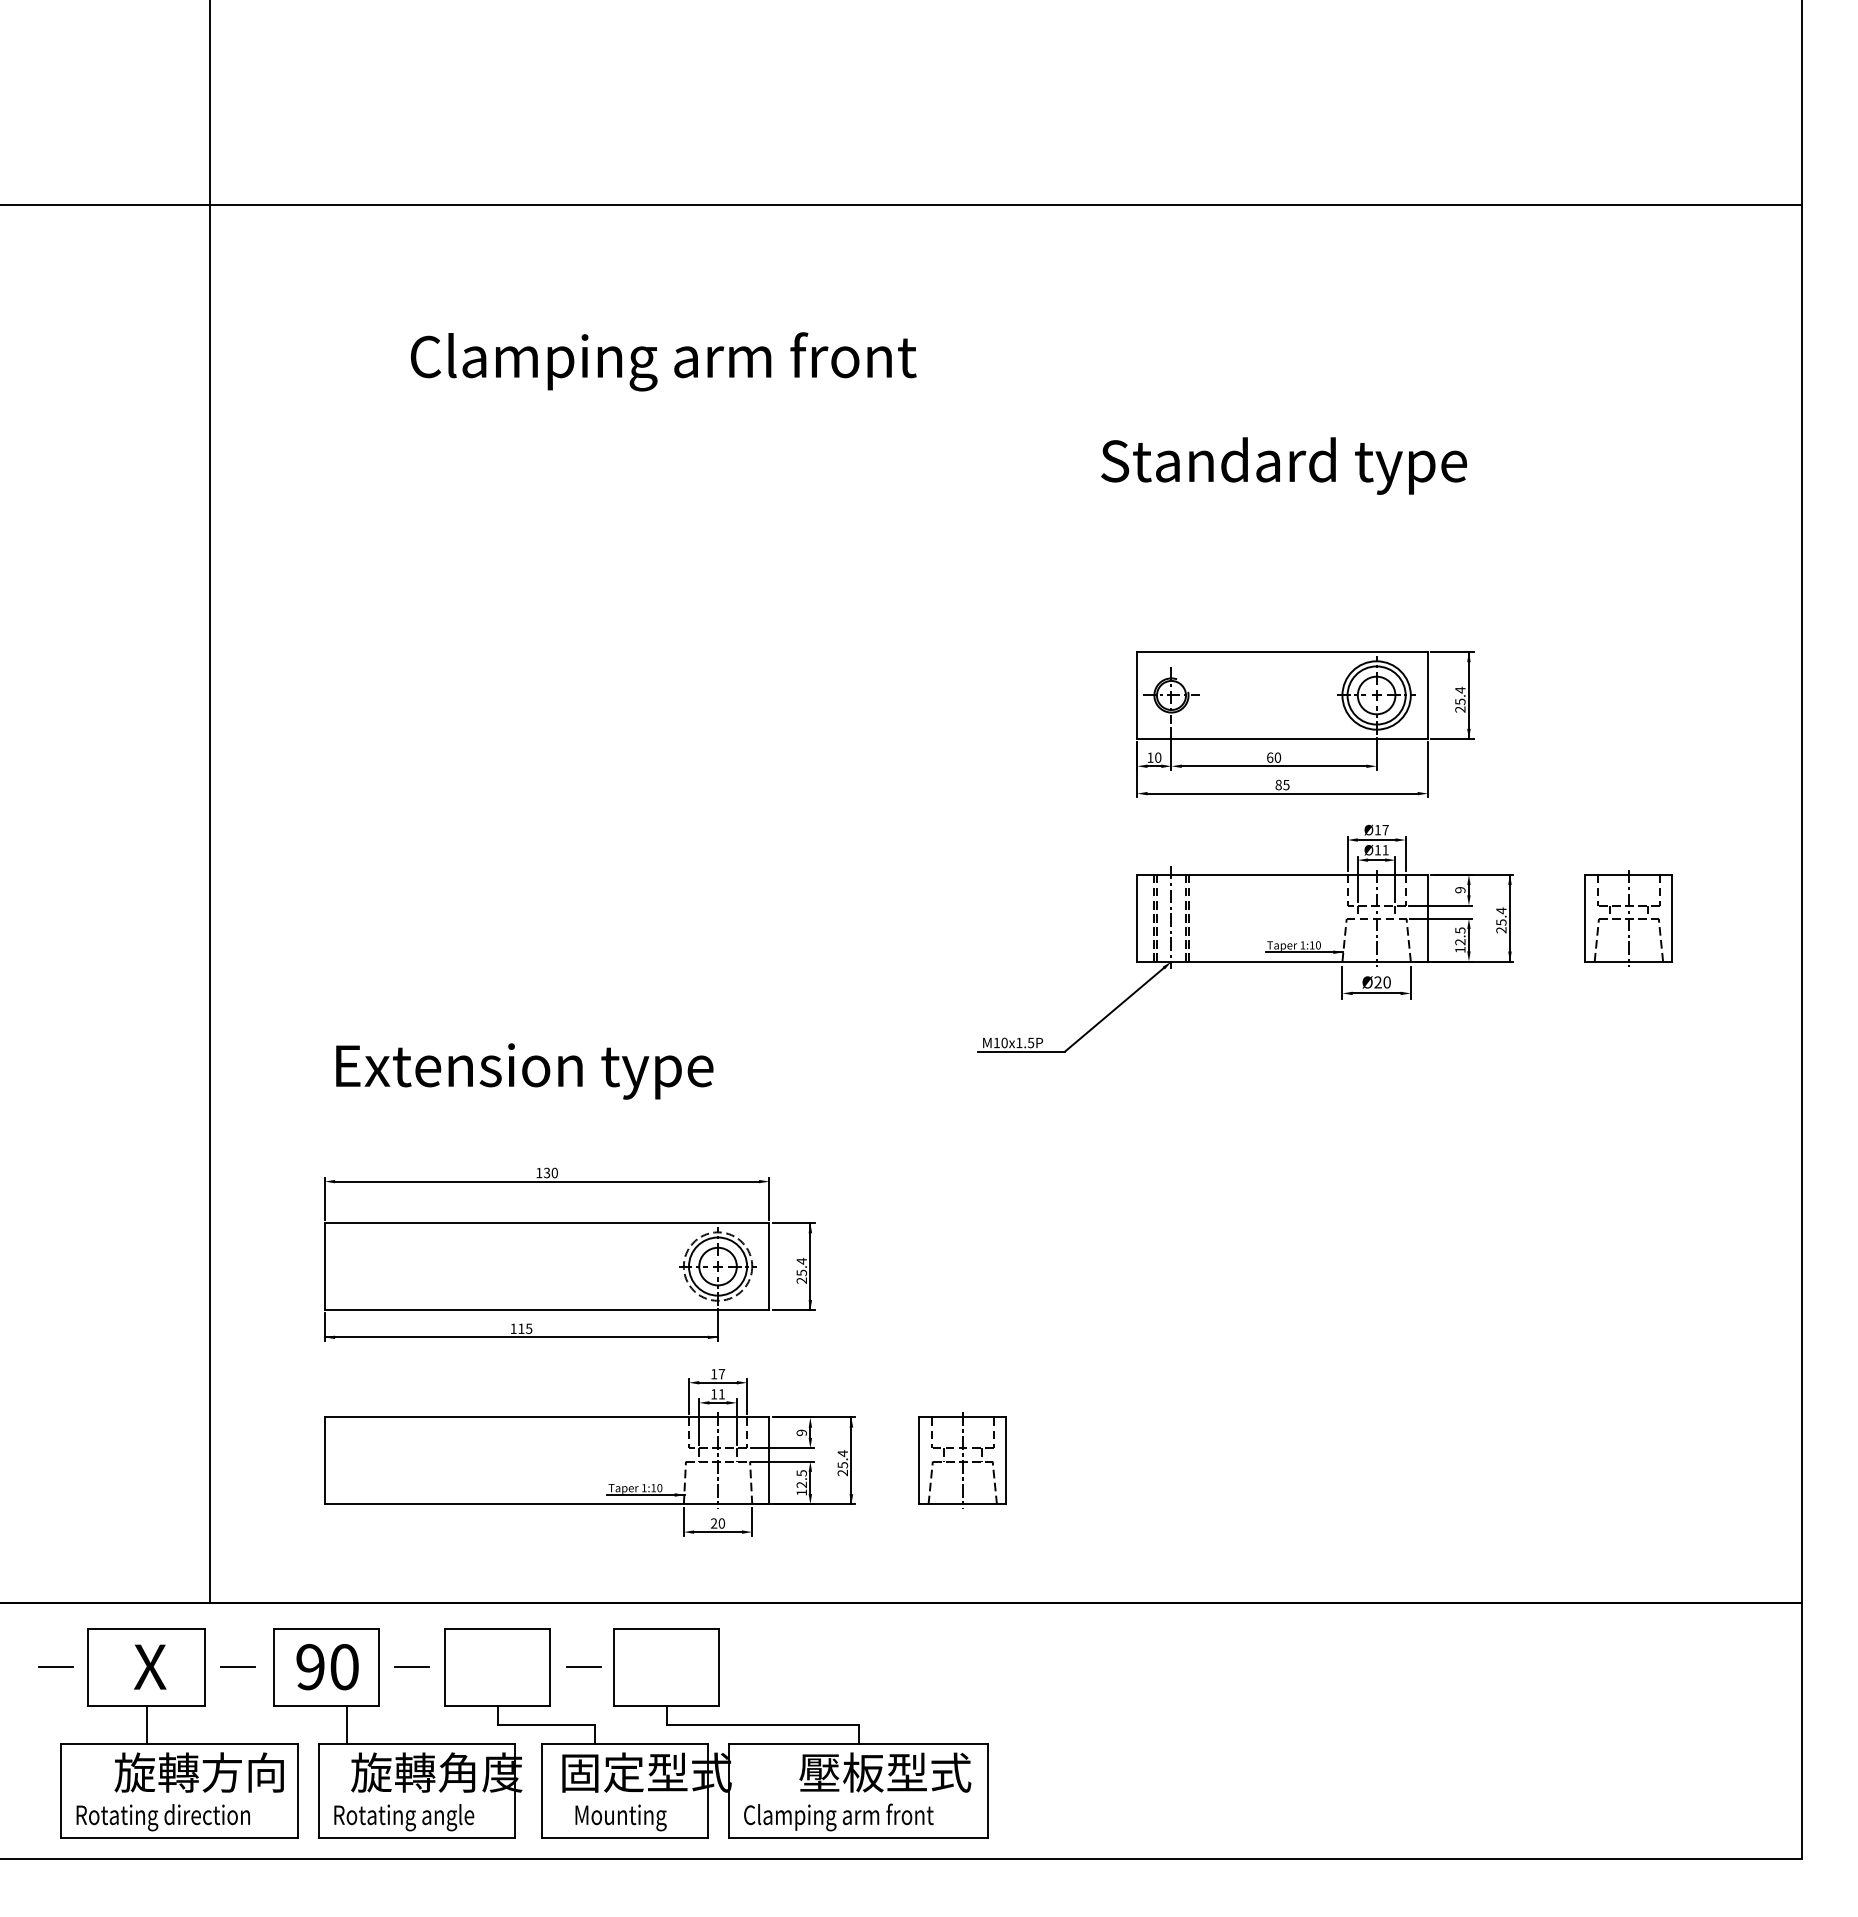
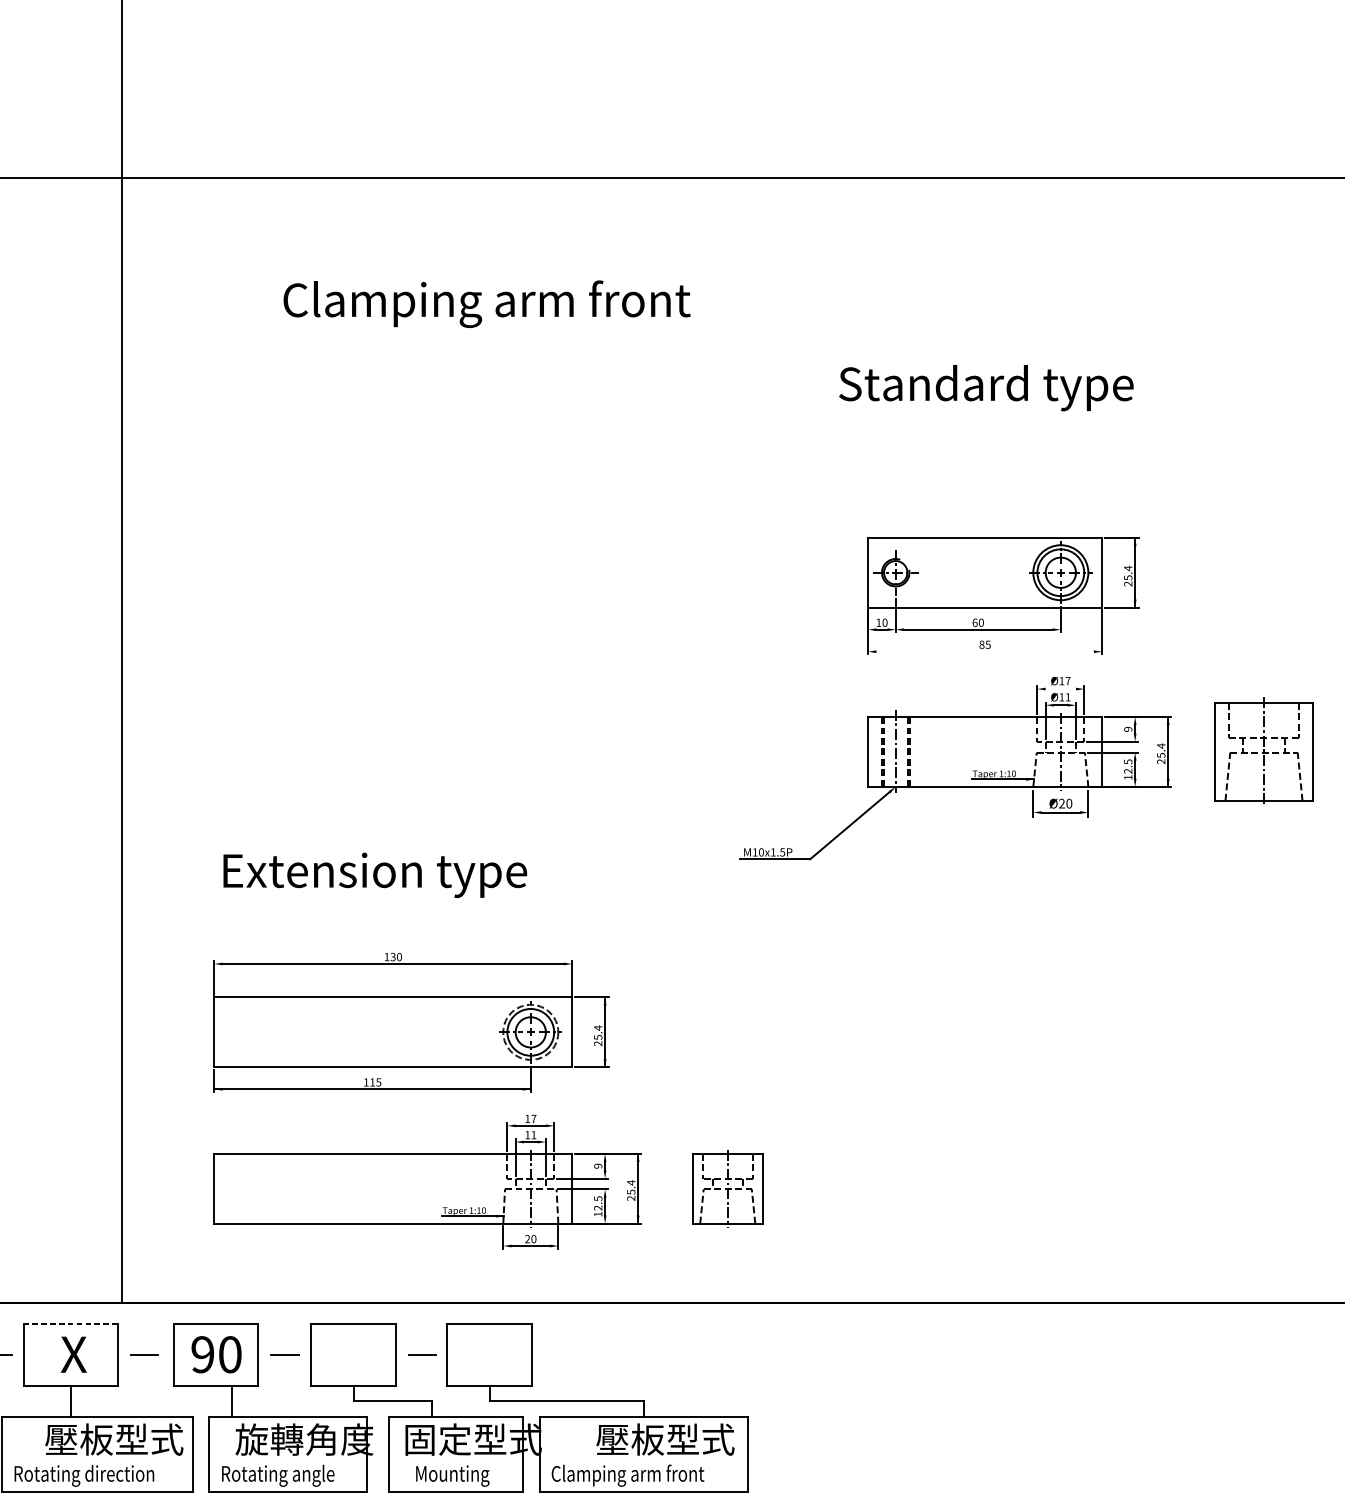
line: (1282, 793) -> (985, 651), removed
line: (1376, 840) -> (1060, 689), removed
part: (1628, 918) -> (1263, 752), size x1.4
line: (146, 1628) -> (70, 1323), solid -> dashed
text: (200, 1772) -> (114, 1439), 旋轉方向 -> 壓板型式

